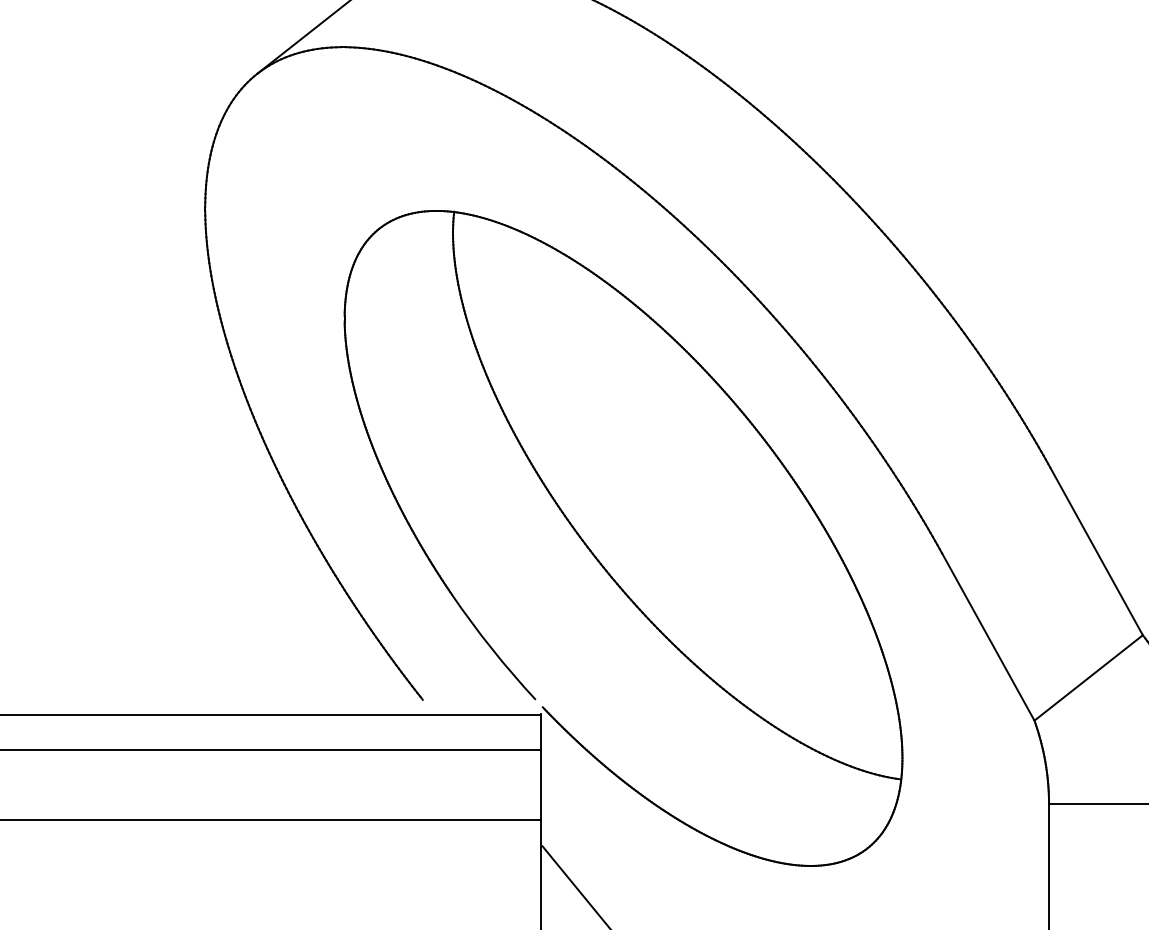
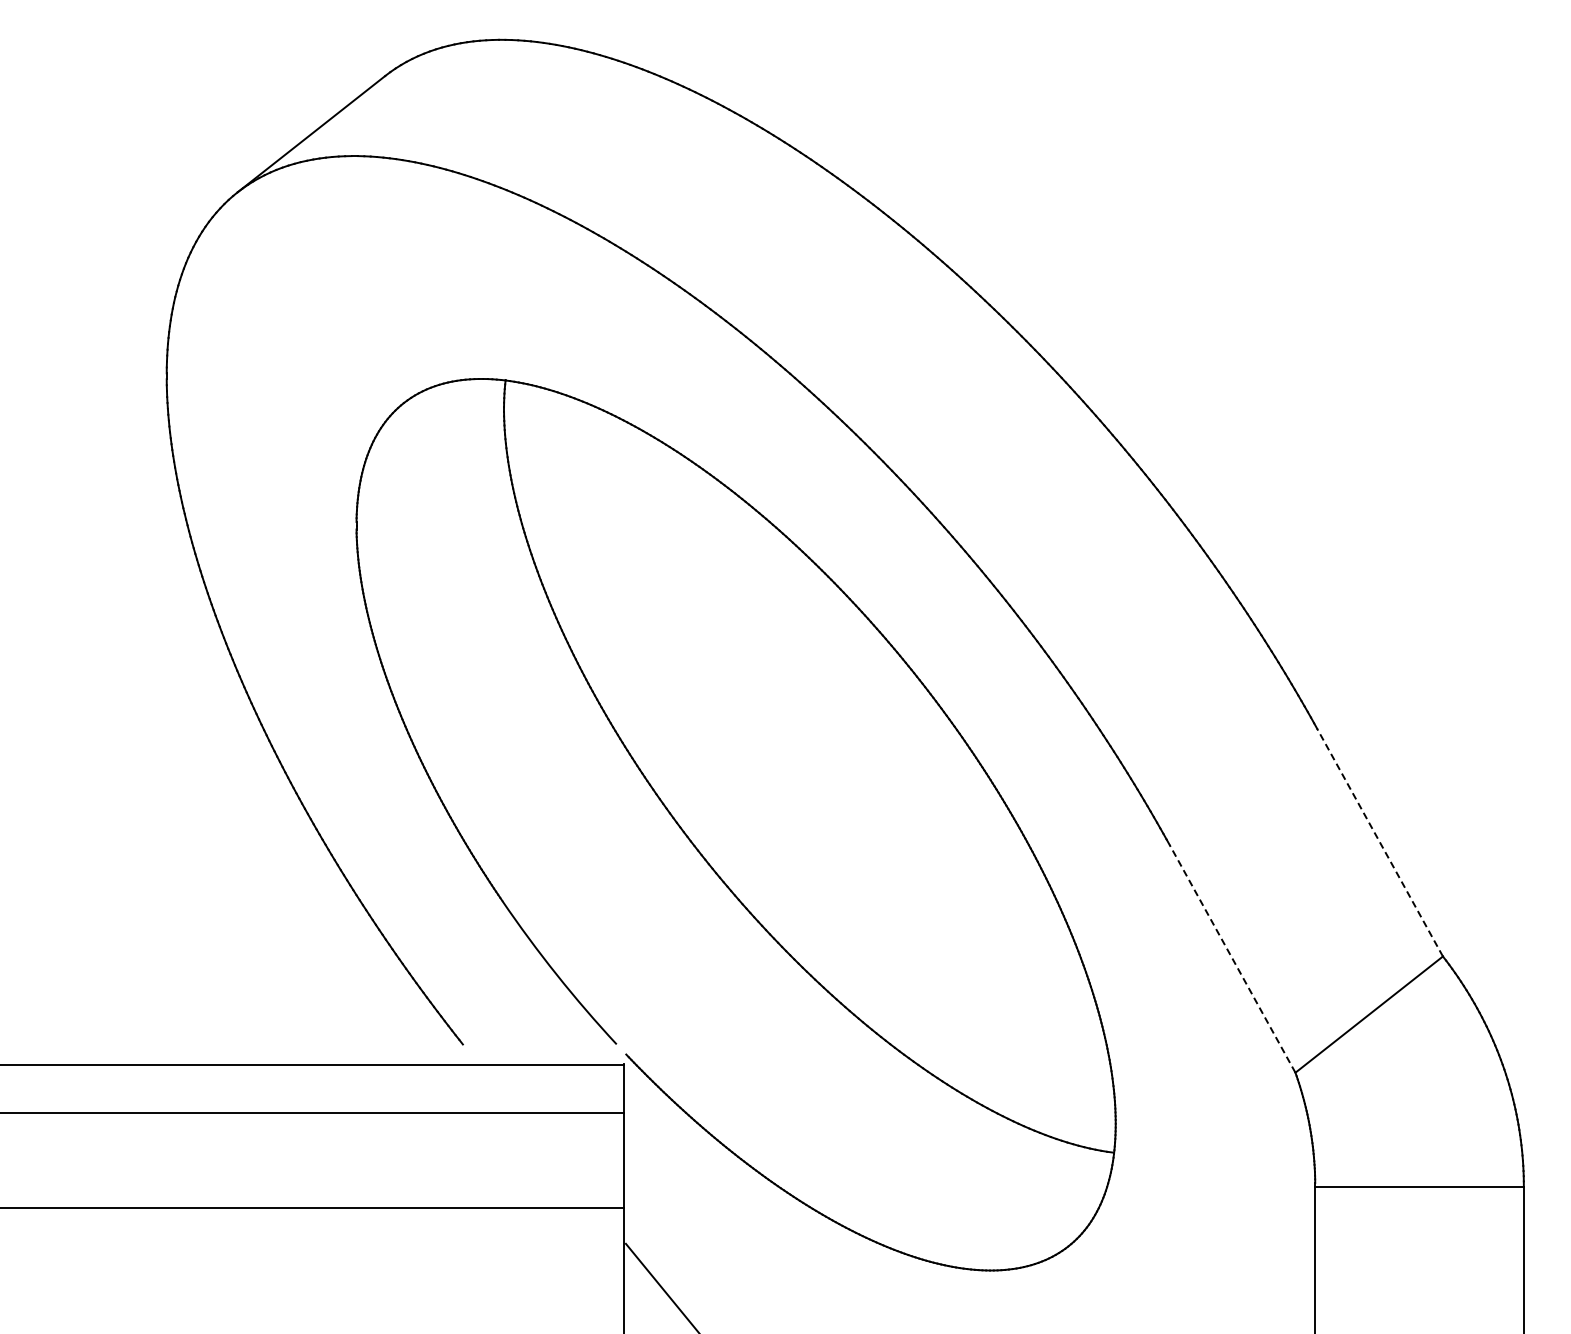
line: (1096, 551) -> (1379, 842), solid -> dashed
line: (988, 636) -> (1232, 958), solid -> dashed

